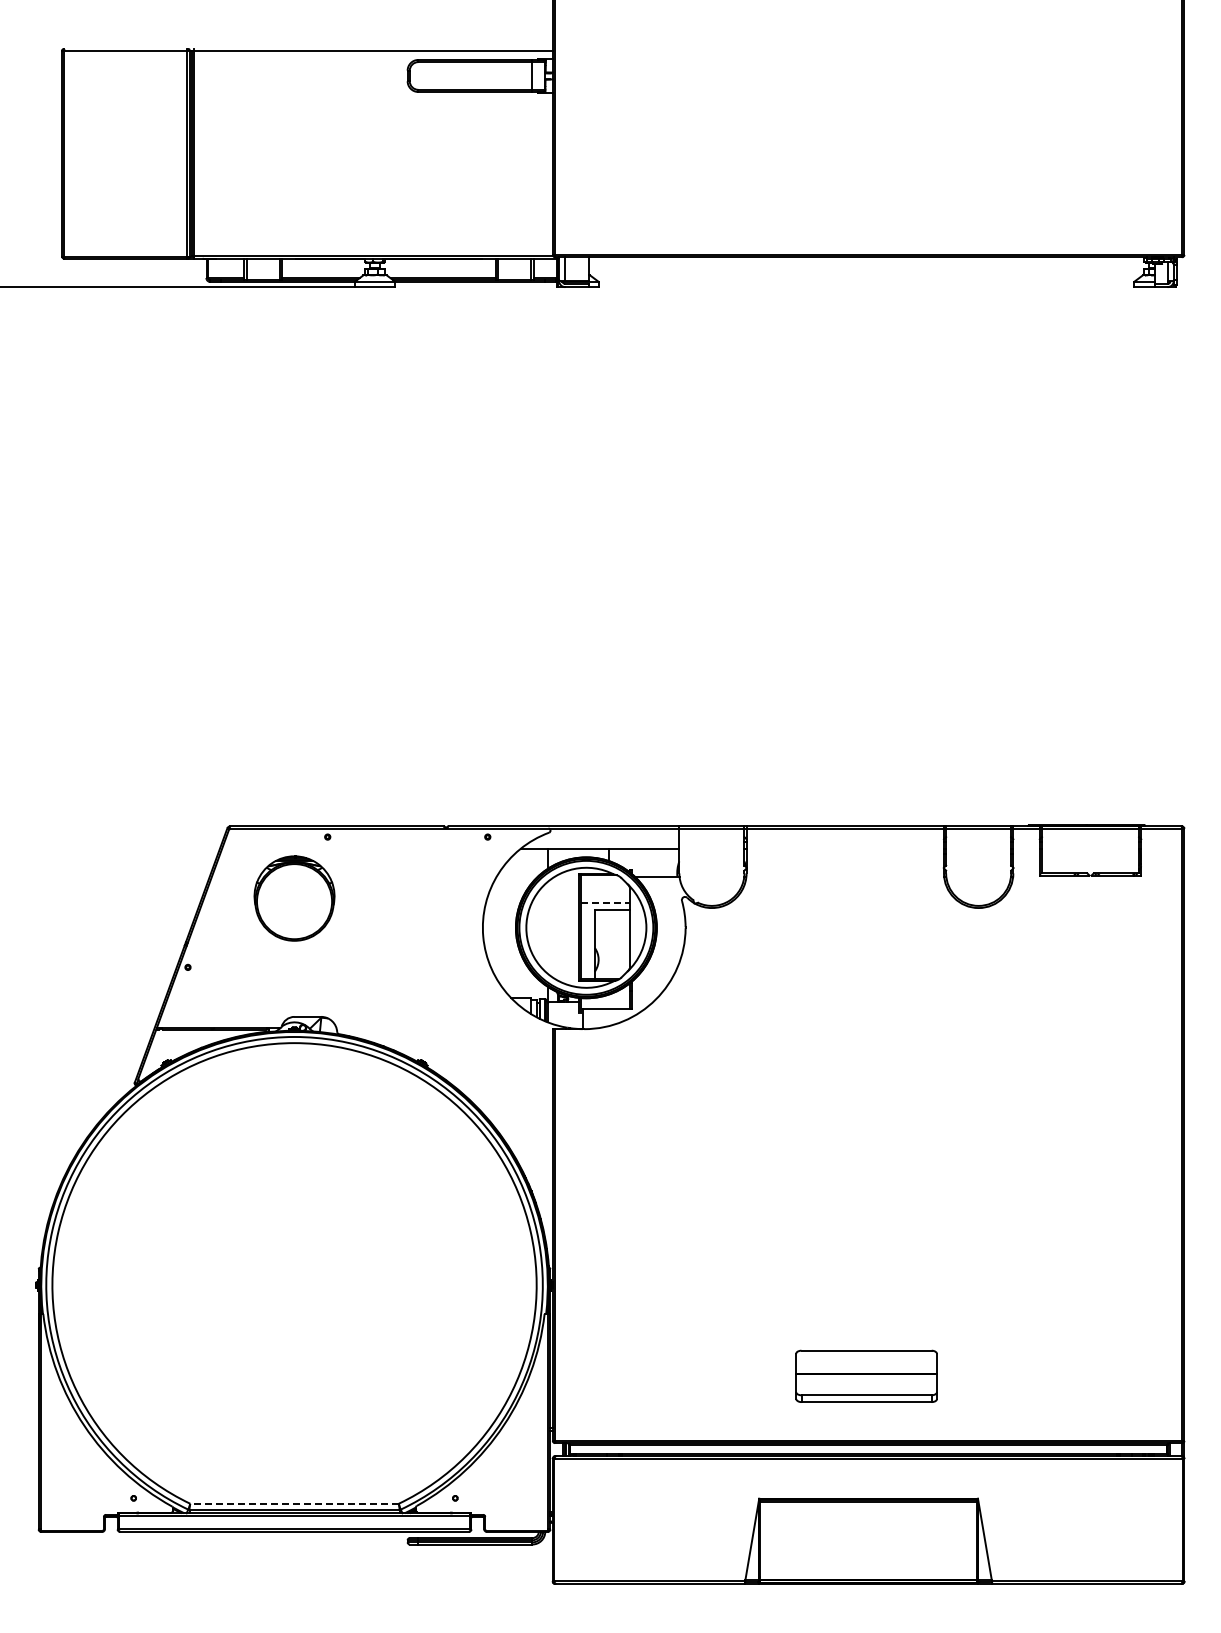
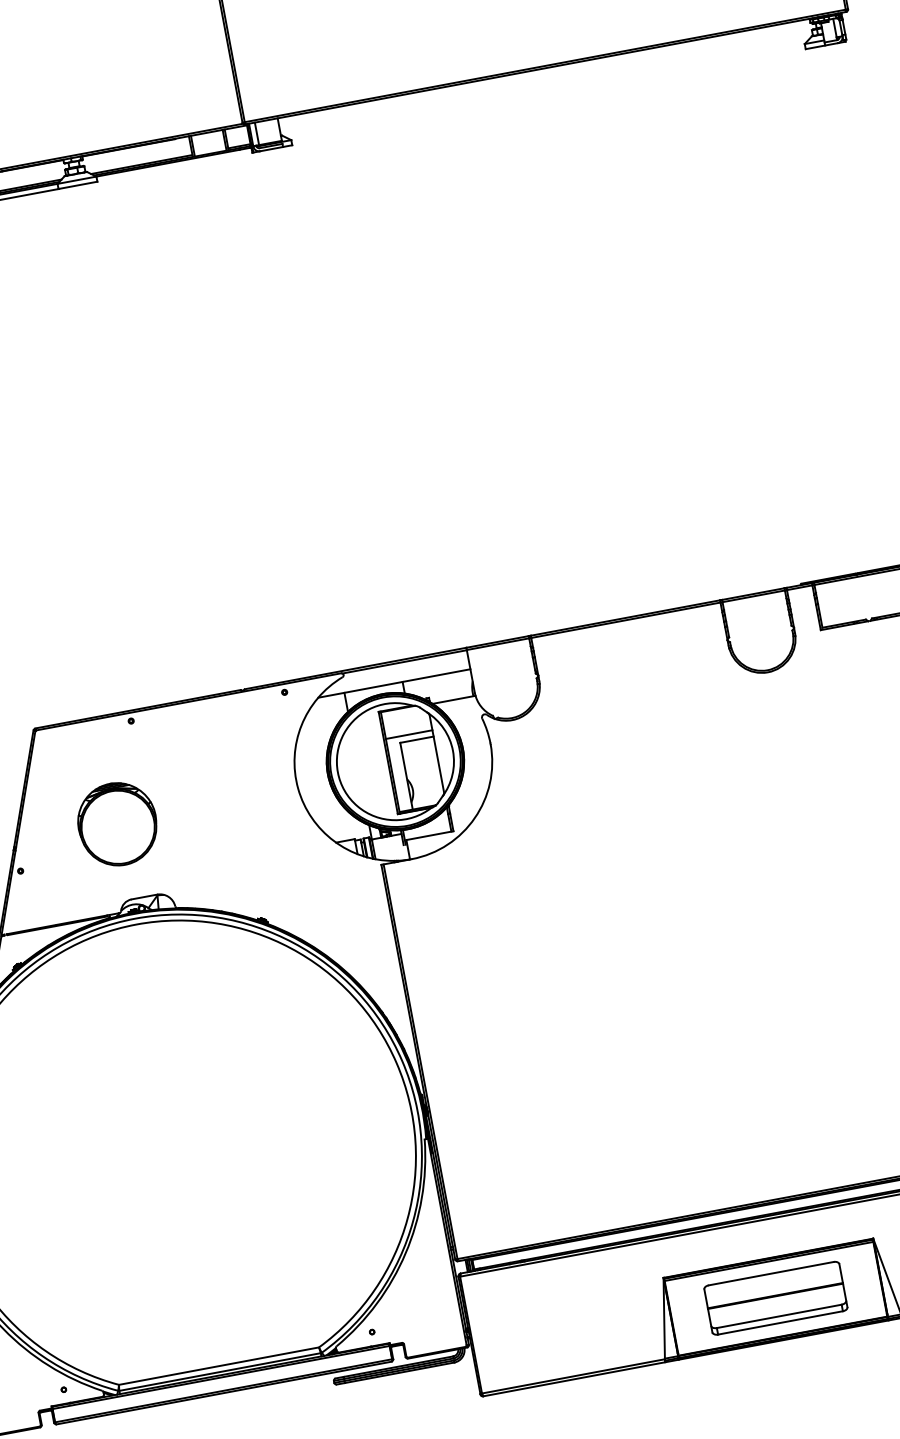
part: (294, 898) -> (117, 824), moved
line: (605, 903) -> (409, 734), dashed -> solid
part: (866, 1375) -> (775, 1297), moved
line: (294, 1503) -> (218, 1365), dashed -> solid

